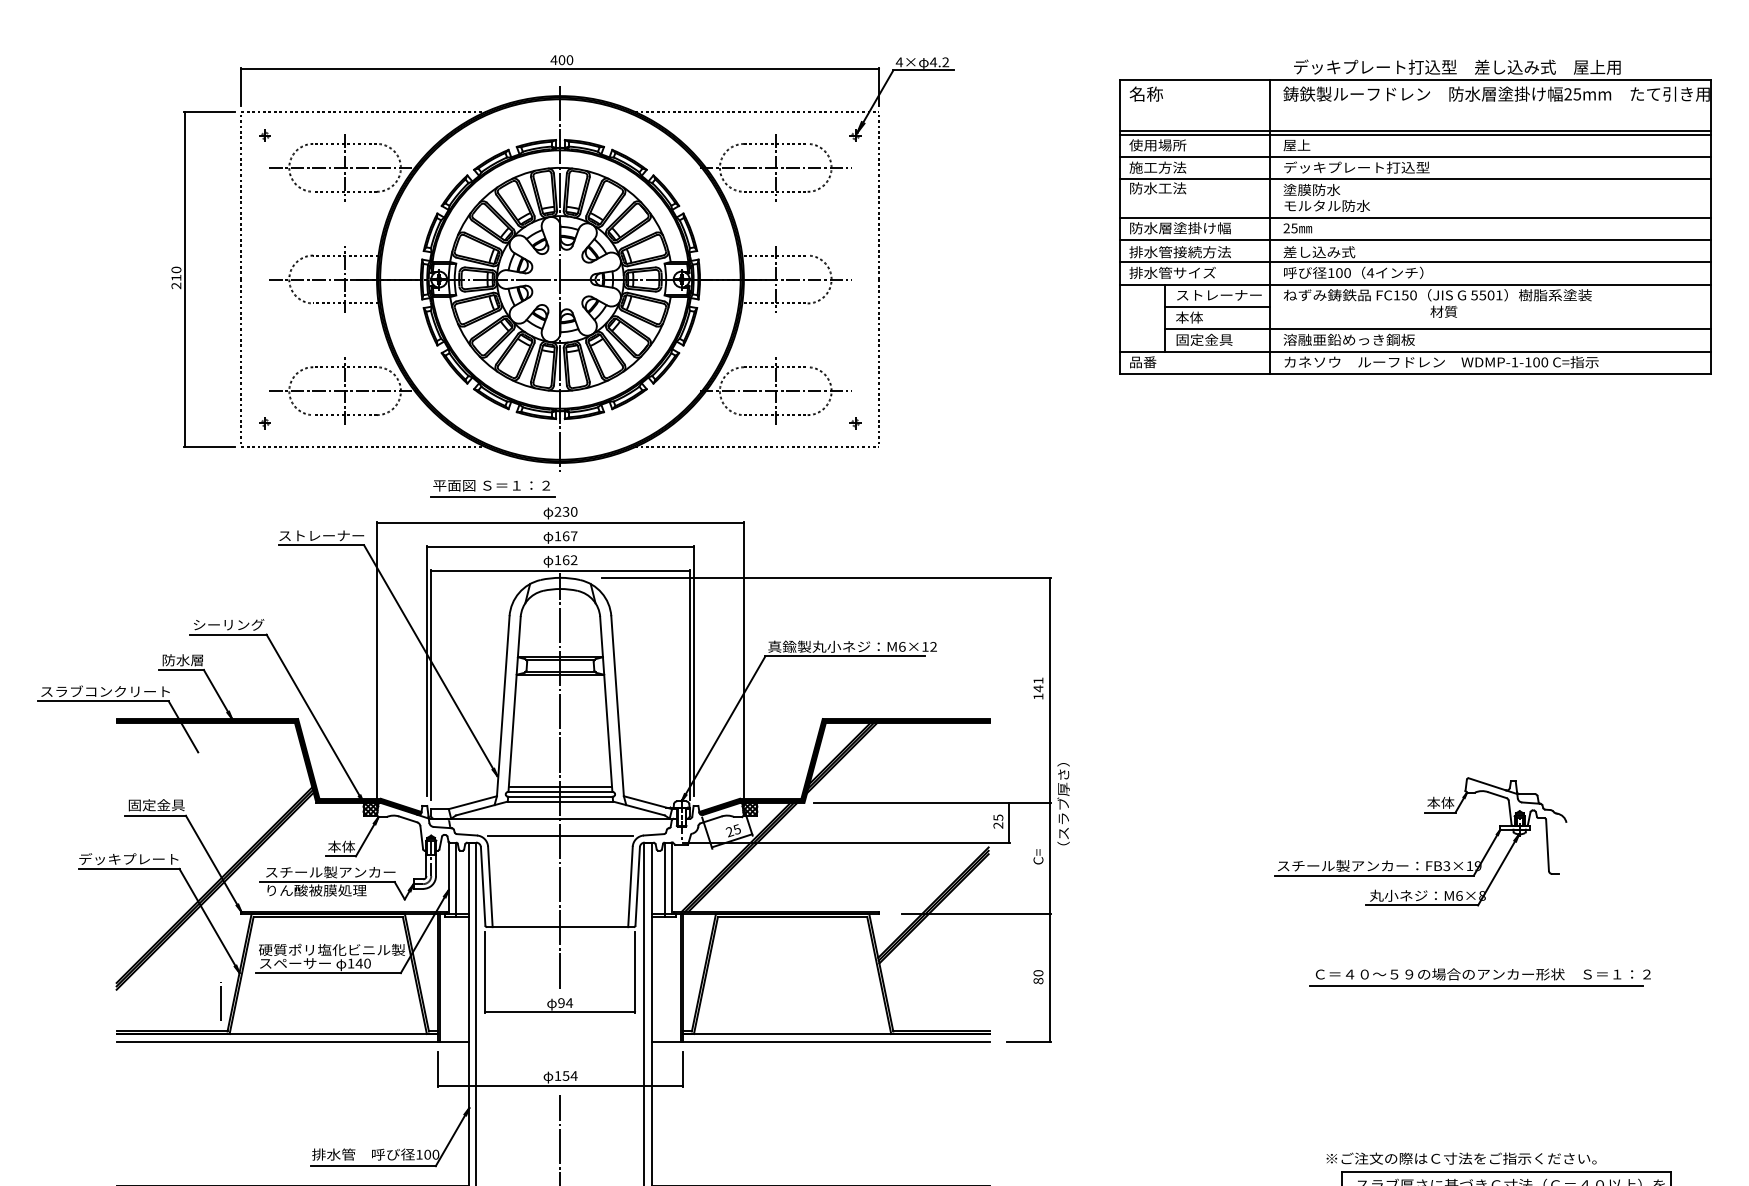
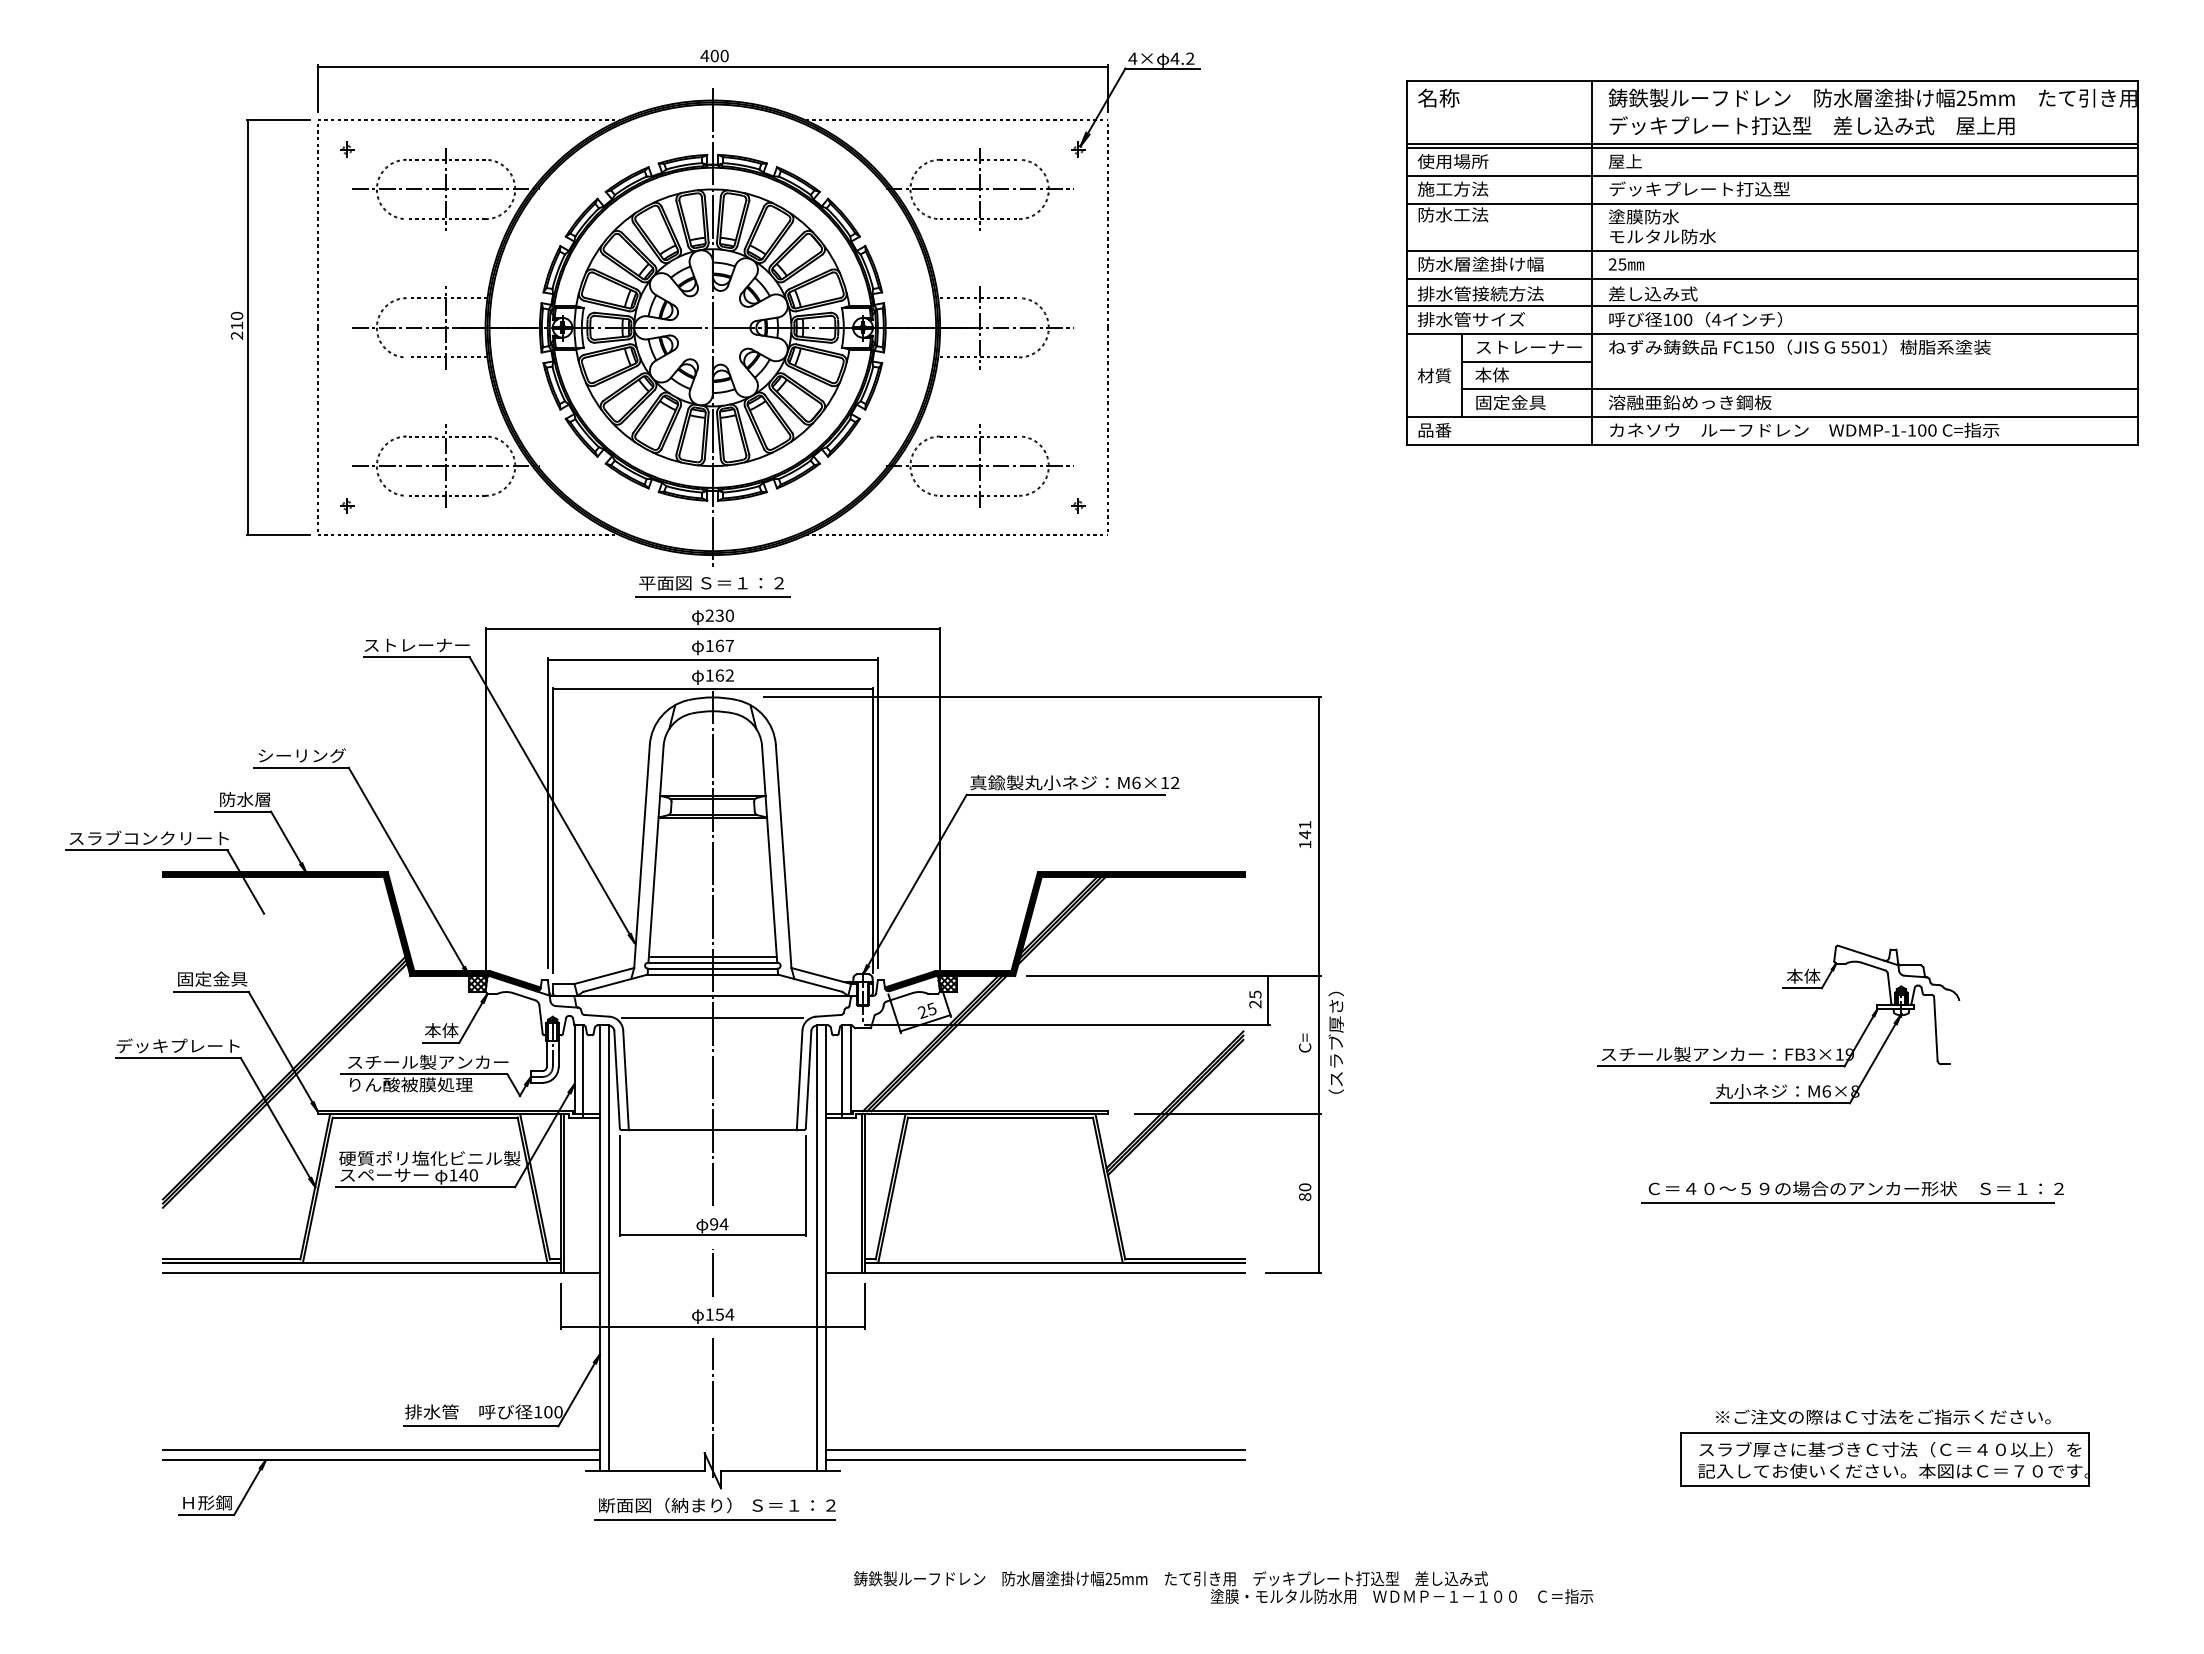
text: (1456, 67) -> (1811, 125), moved
text: (1443, 311) -> (1434, 375), moved
part: (492, 488) -> (712, 586), moved
text: (1062, 803) -> (1335, 1042), moved
line: (220, 1001) -> (712, 1272), moved
text: (1461, 1158) -> (1883, 1416), moved

